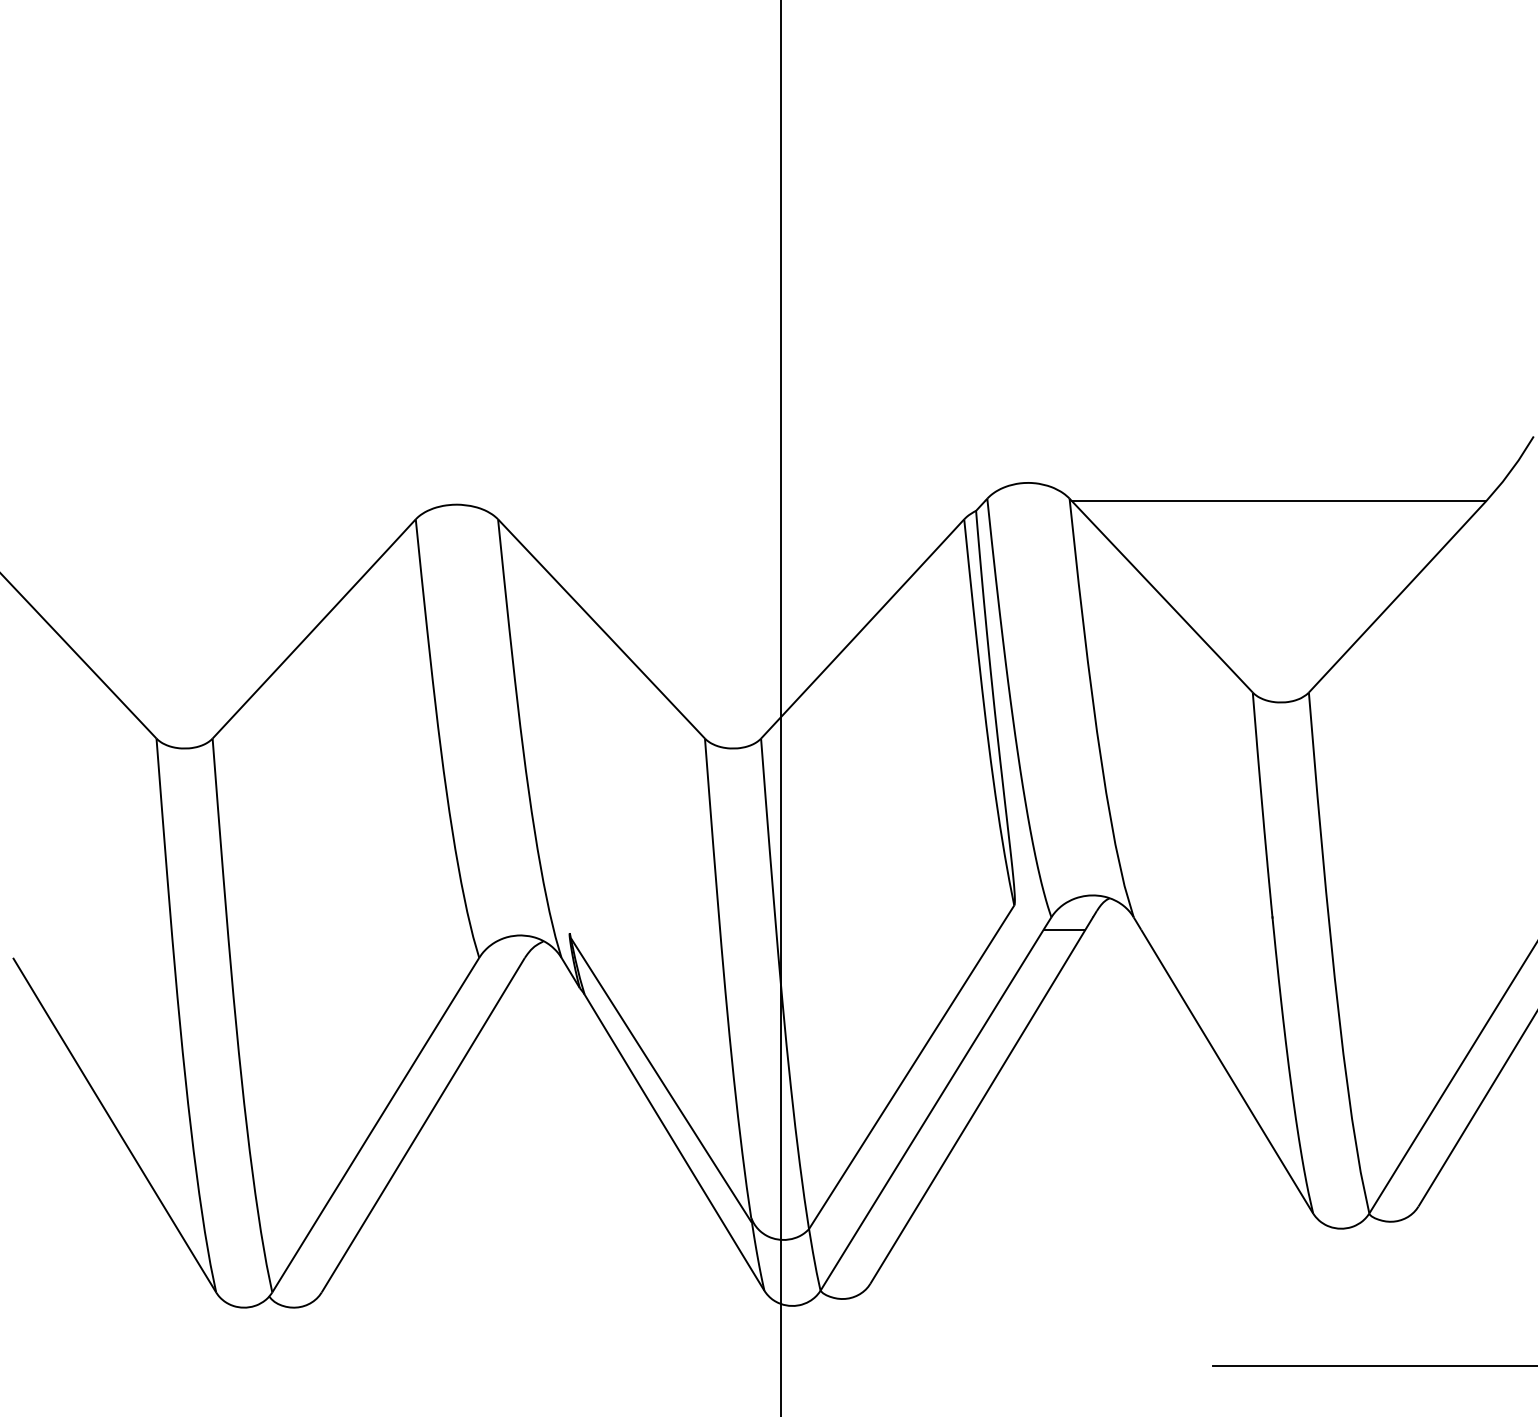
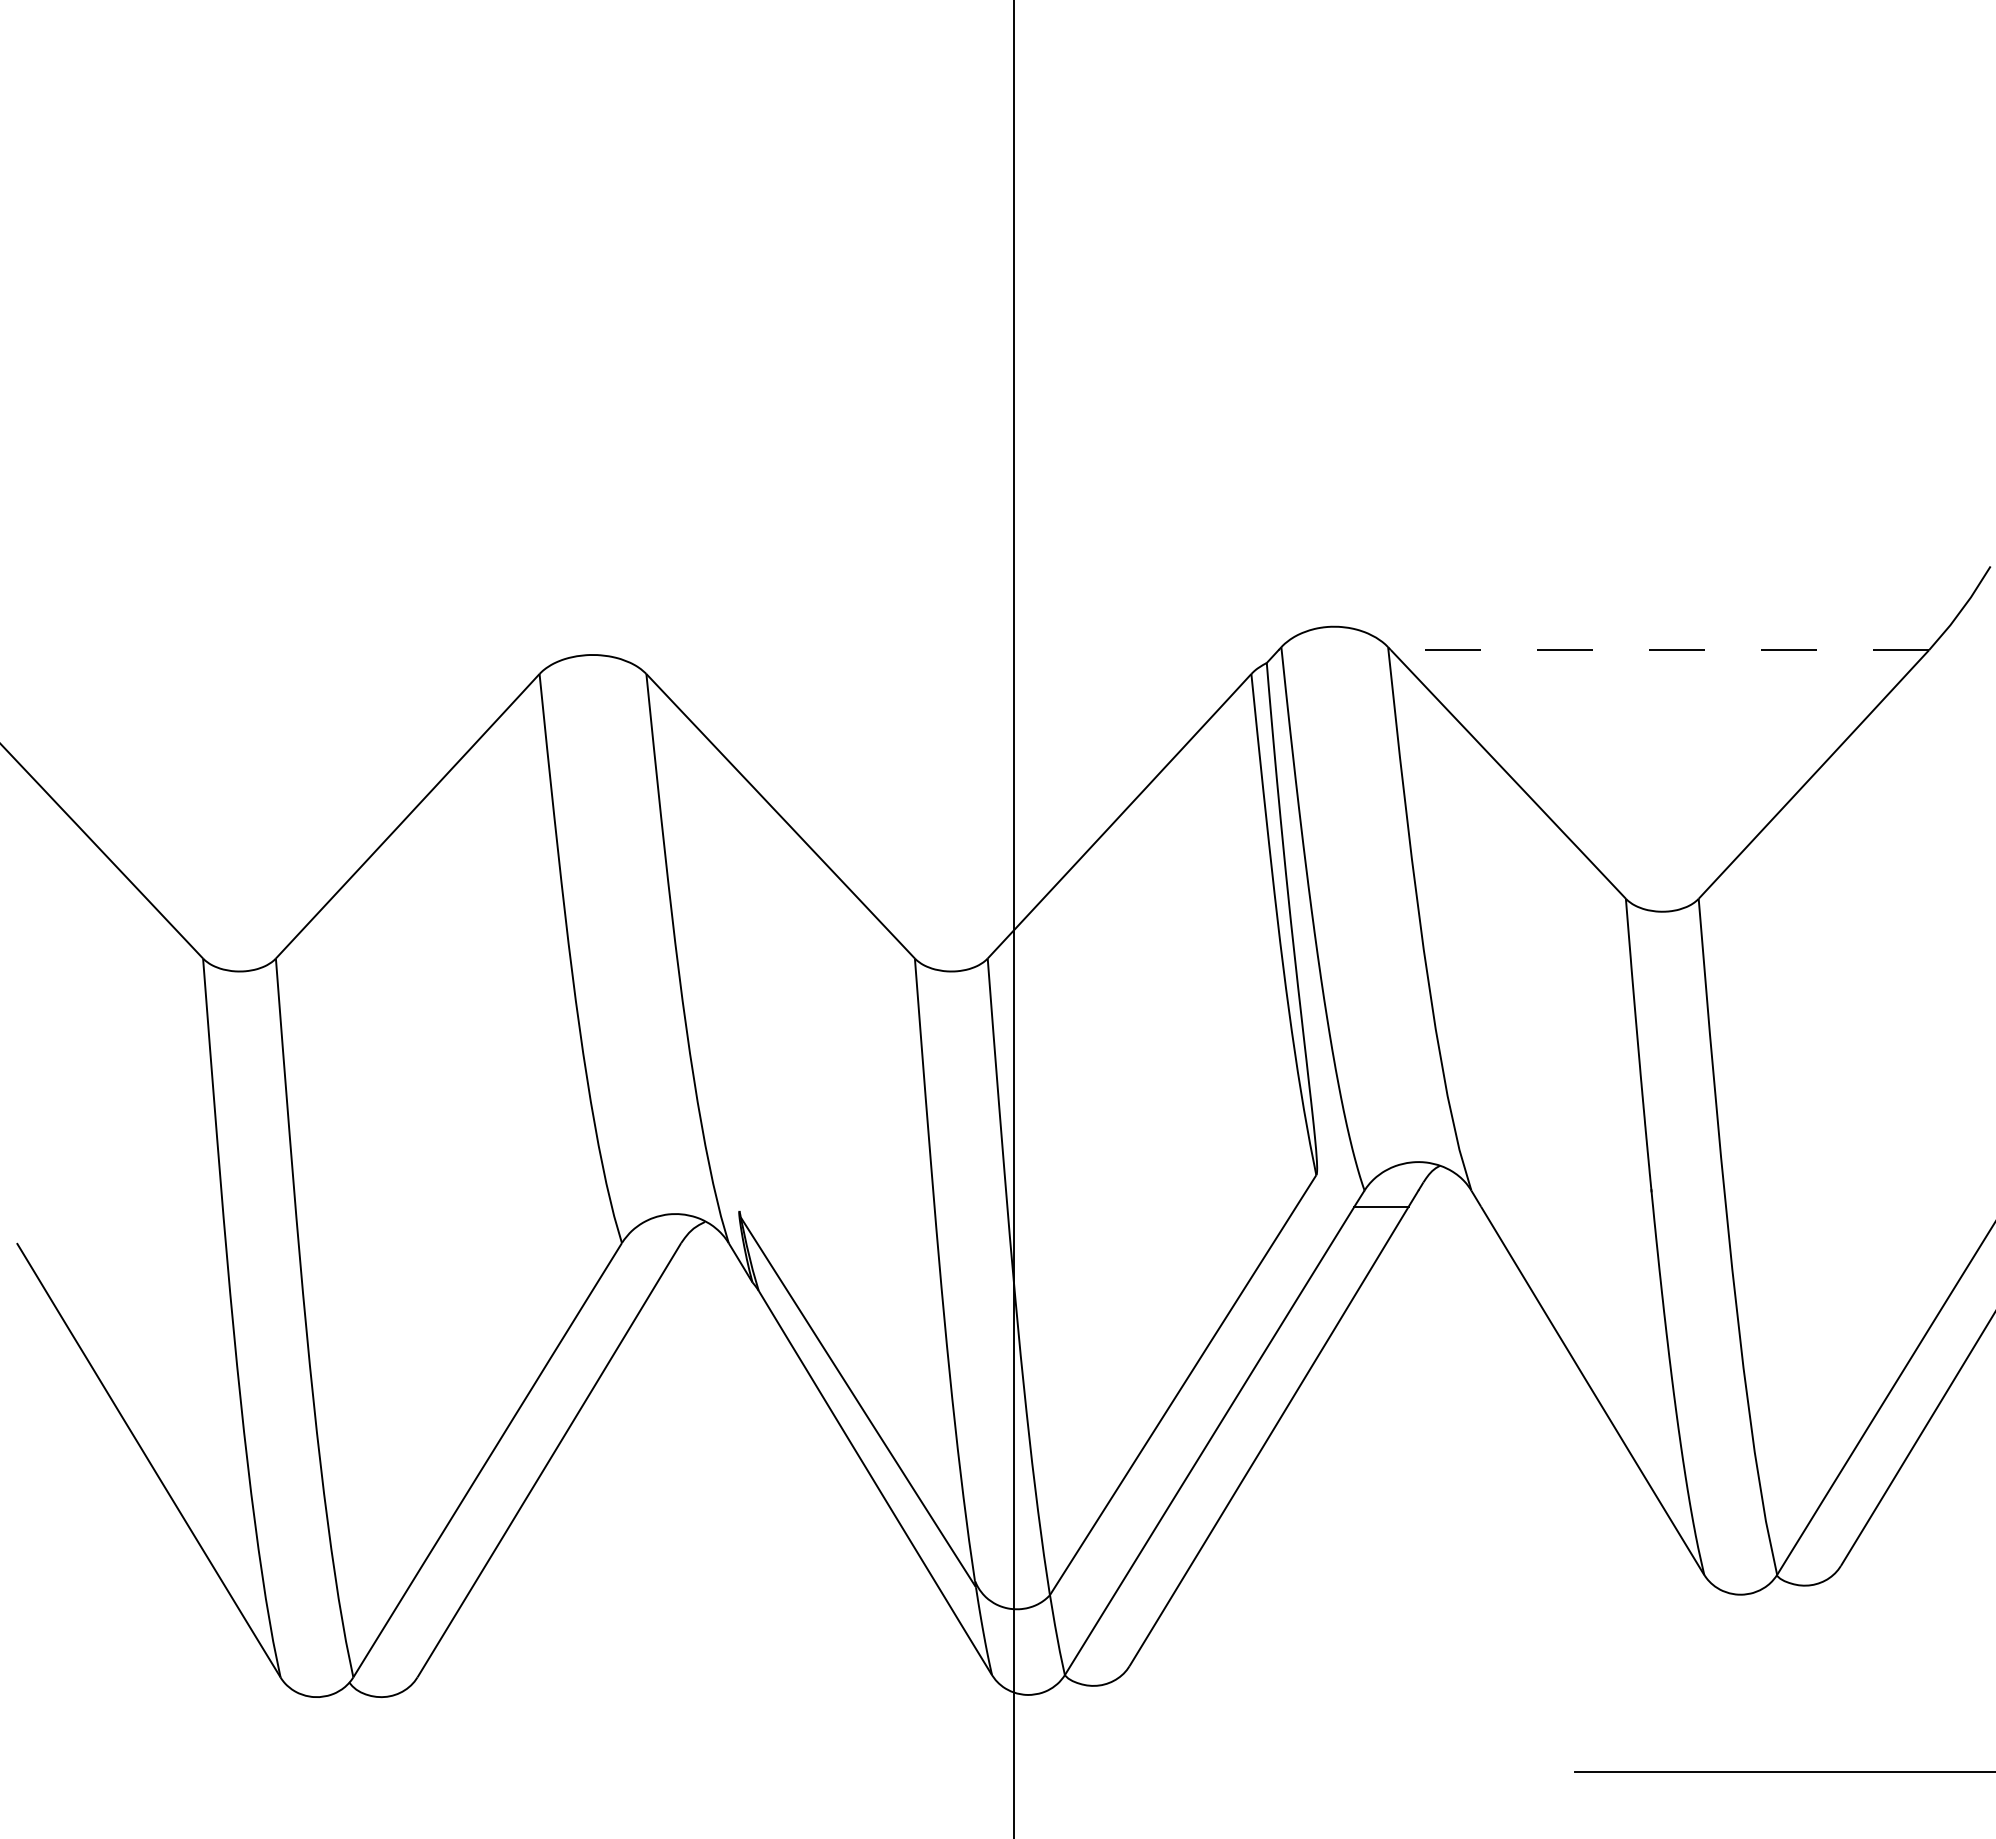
line: (1278, 501) -> (1659, 650), solid -> dashed

